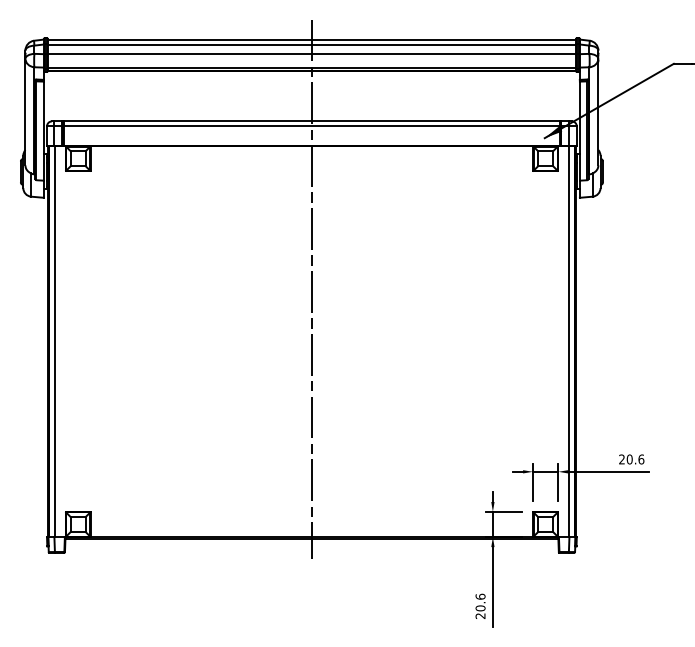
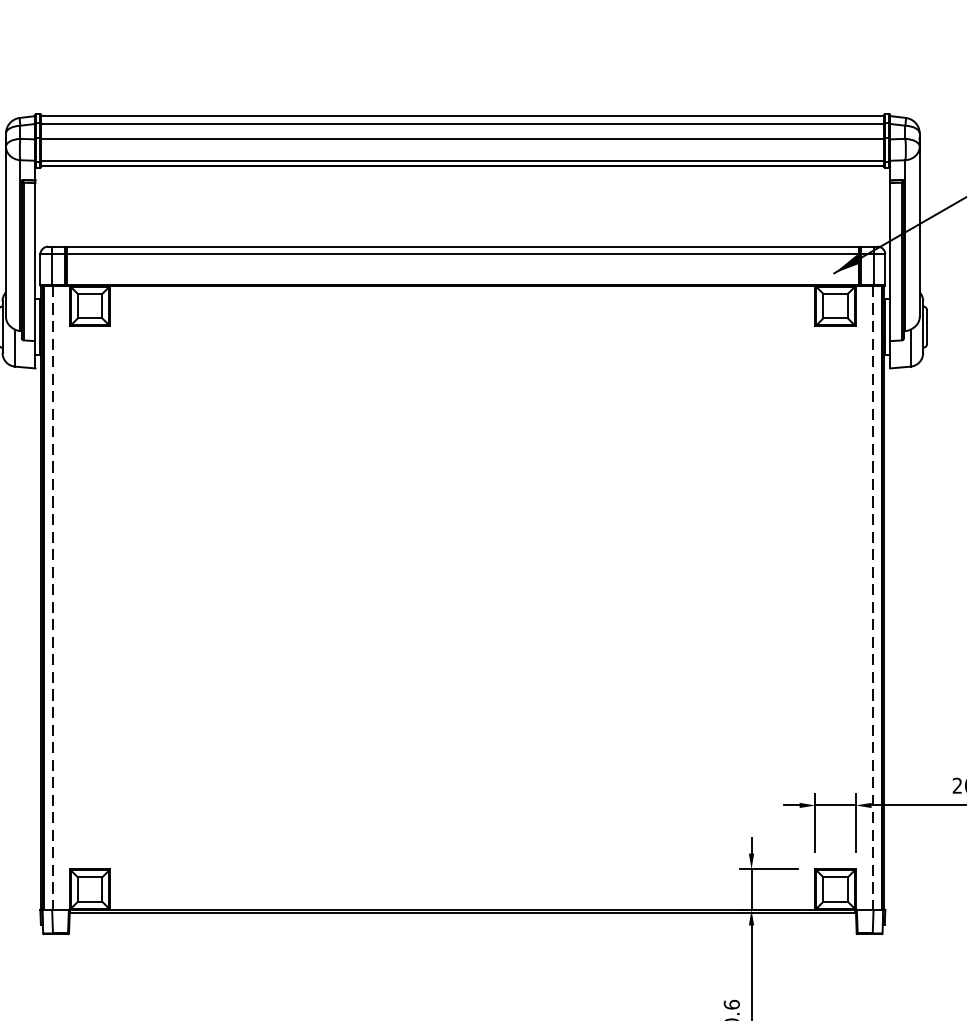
line: (311, 289) -> (462, 514), removed
line: (54, 341) -> (52, 597), solid -> dashed
line: (569, 341) -> (873, 597), solid -> dashed

